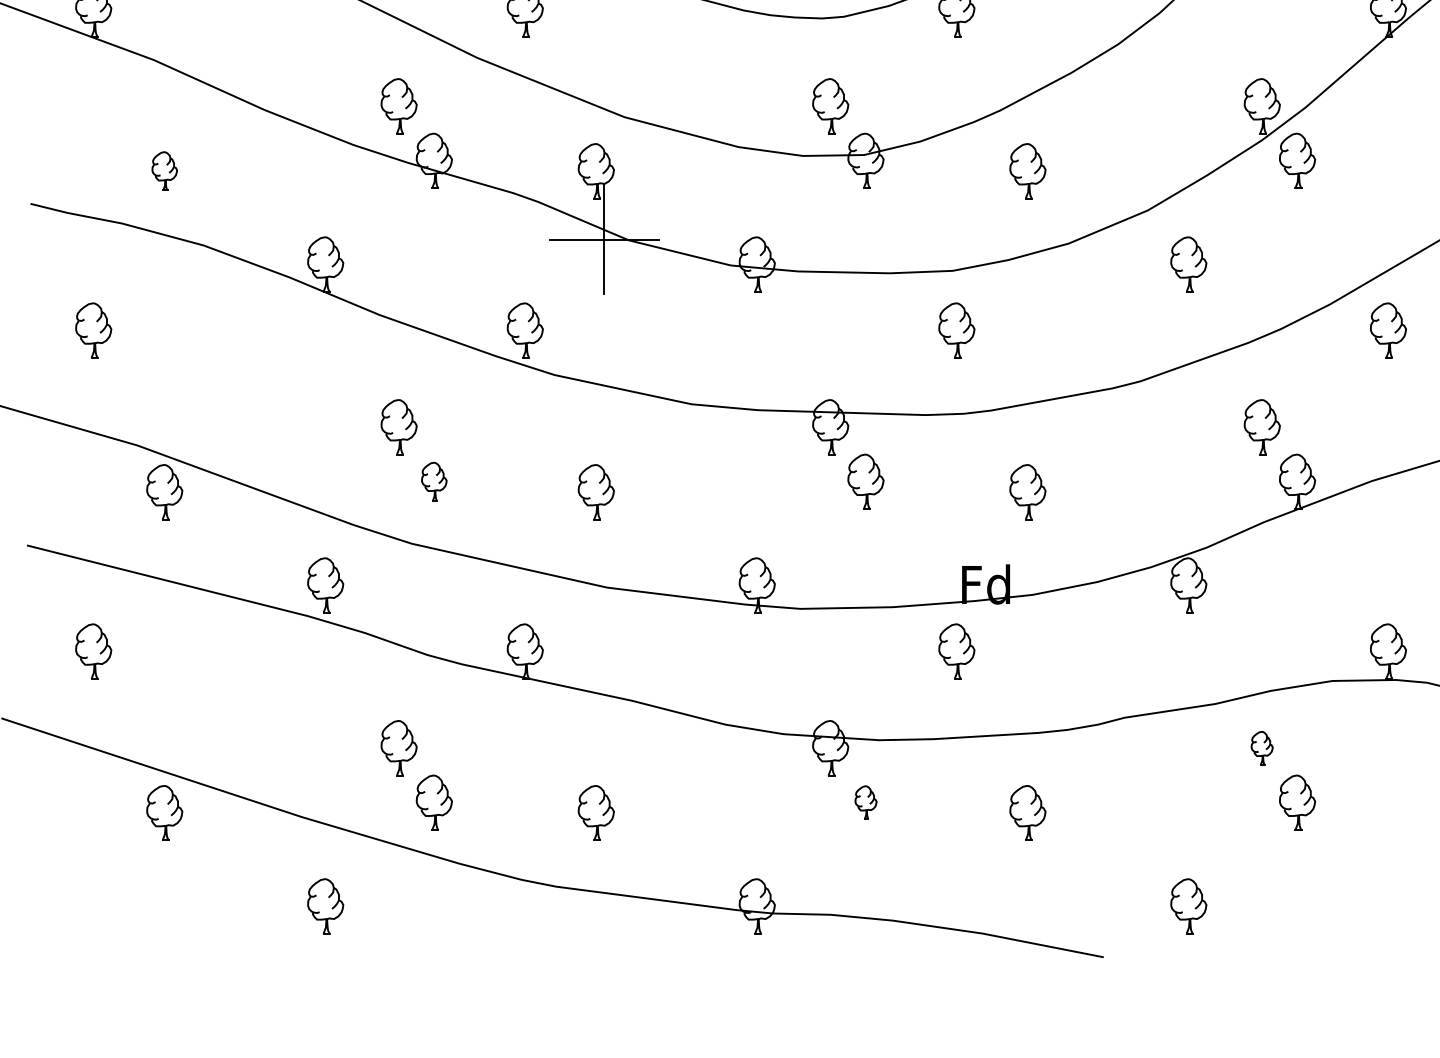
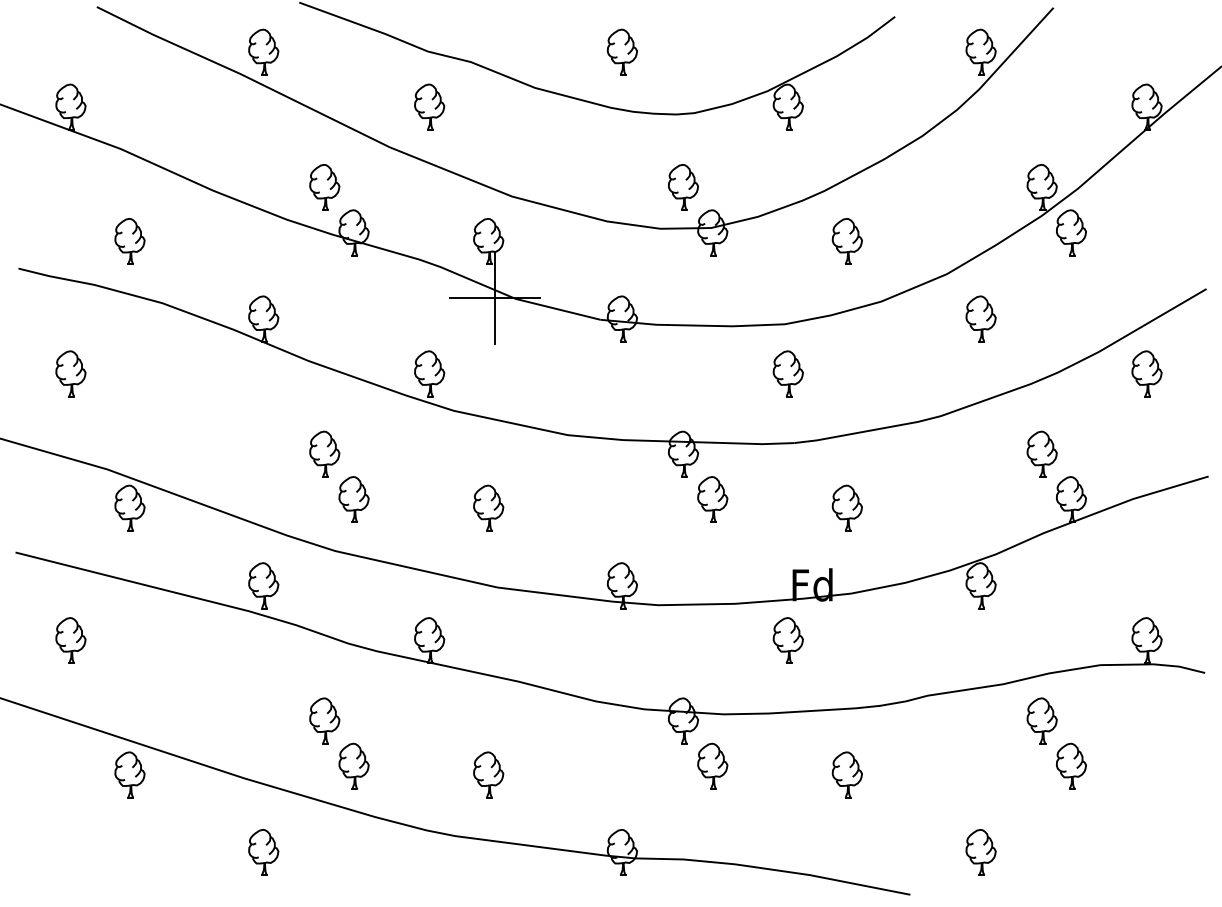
part: (164, 171) -> (129, 241), size x1.43
part: (433, 481) -> (353, 499), size x1.43
part: (1261, 747) -> (1041, 720), size x1.67
part: (865, 801) -> (712, 765), size x1.67

